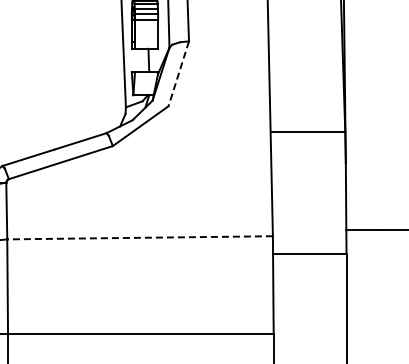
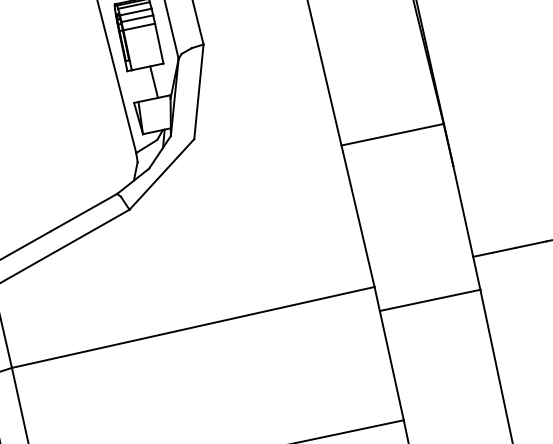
line: (178, 74) -> (198, 92), dashed -> solid
line: (140, 237) -> (193, 326), dashed -> solid

